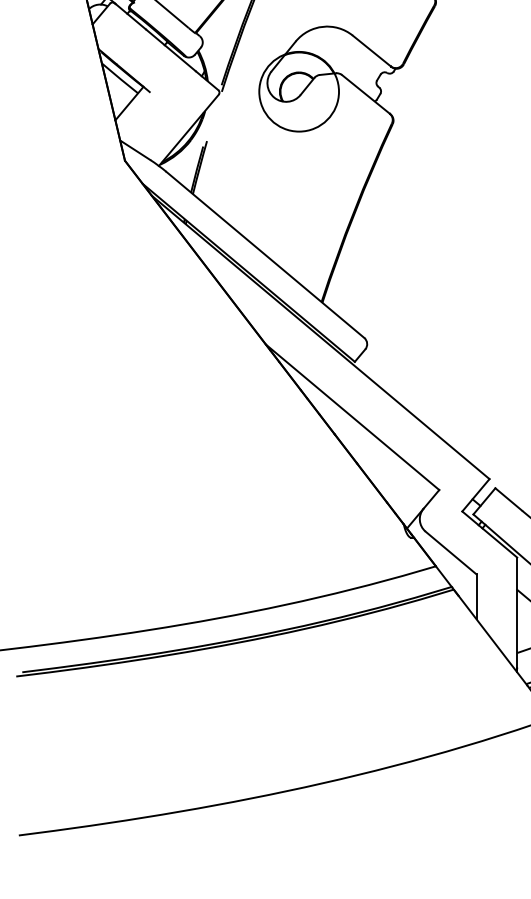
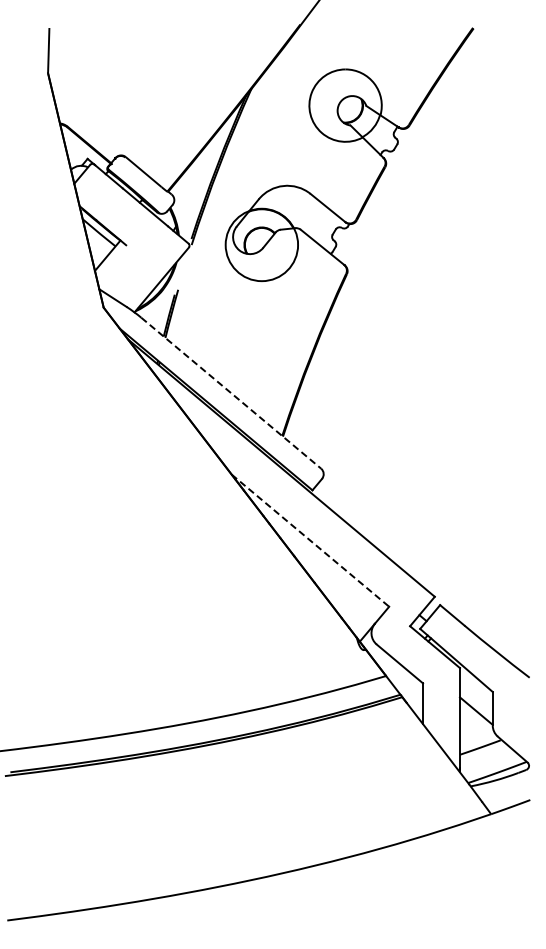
line: (265, 255) -> (231, 393), solid -> dashed
line: (352, 417) -> (310, 540), solid -> dashed

